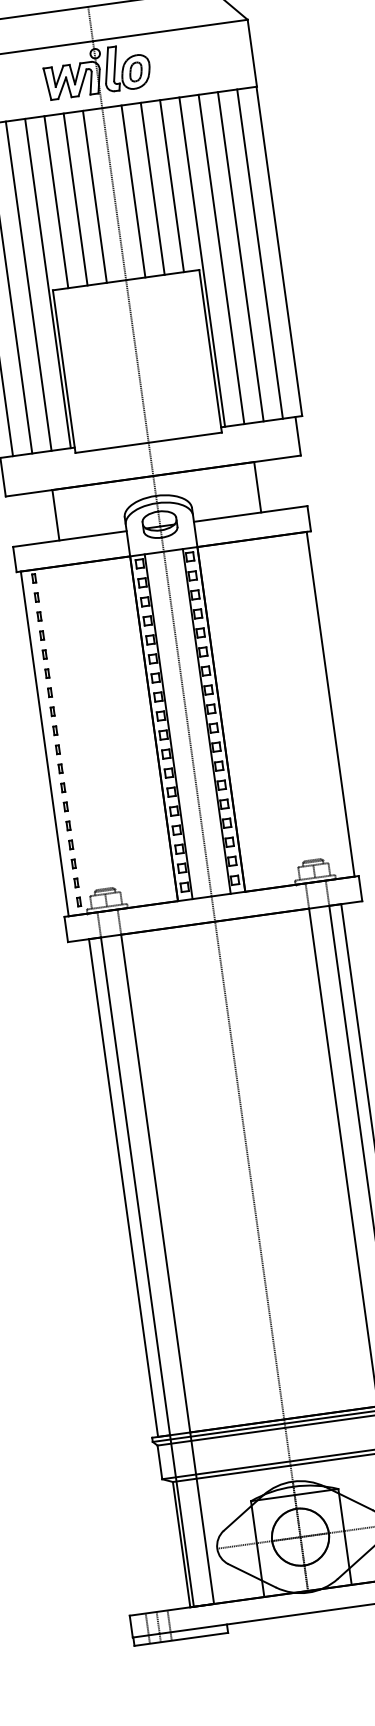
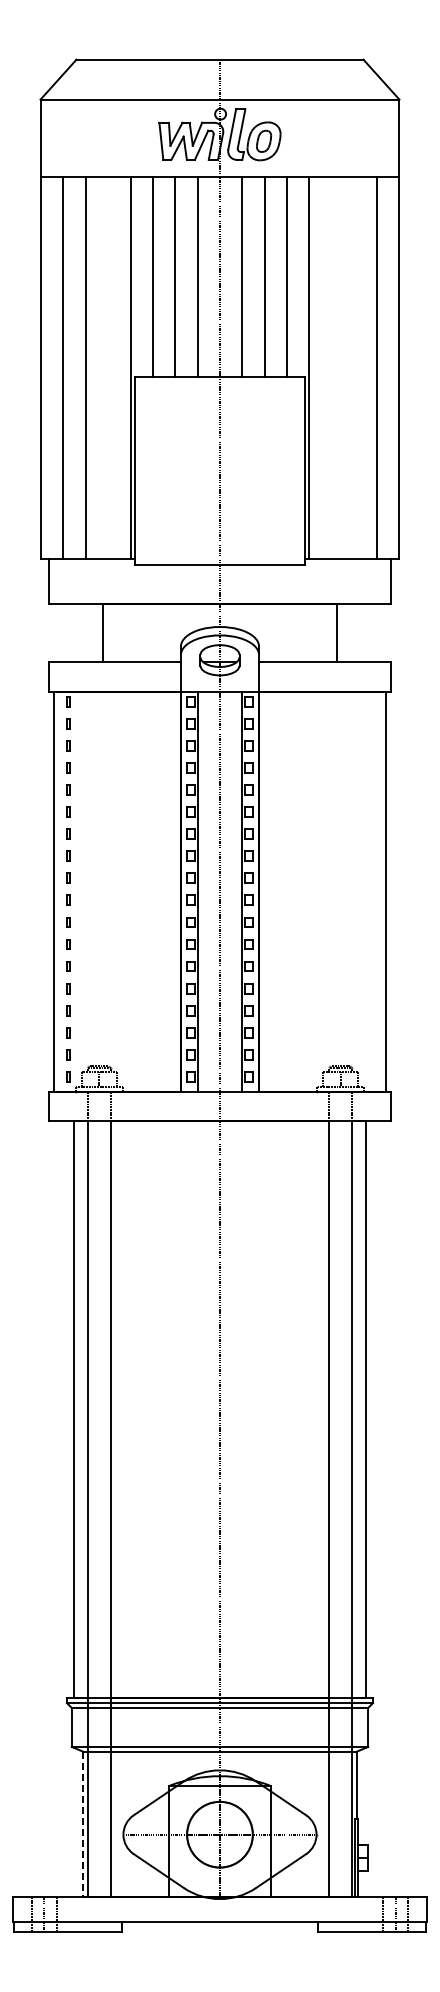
line: (241, 256) -> (354, 368), removed
line: (221, 259) -> (331, 368), removed
line: (29, 286) -> (108, 368), removed
line: (181, 1544) -> (83, 1824), solid -> dashed

